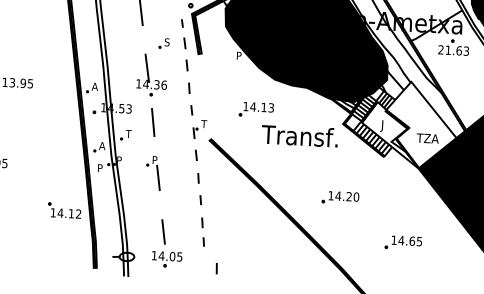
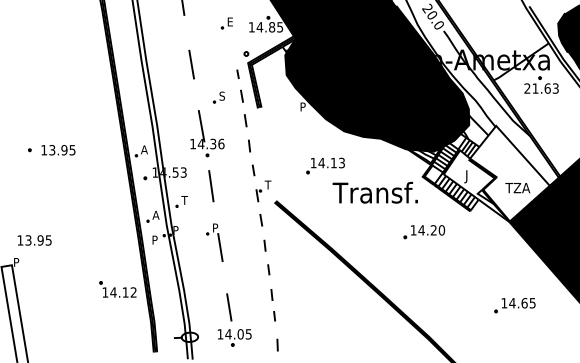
part: (340, 198) -> (424, 232), moved
part: (403, 242) -> (514, 305), moved
line: (216, 268) -> (277, 344), moved

